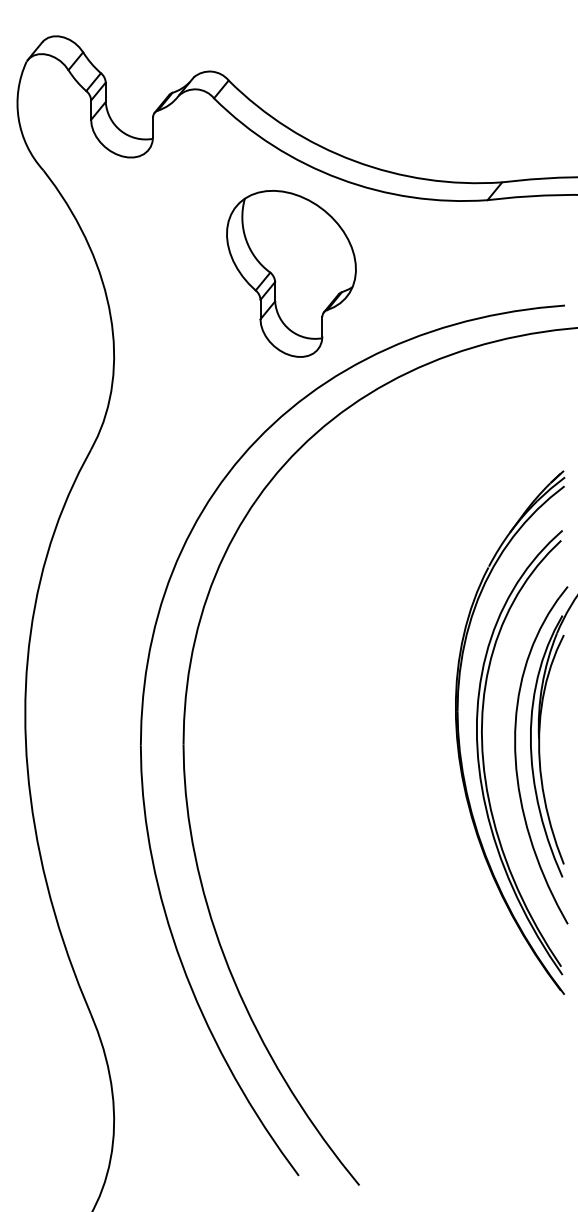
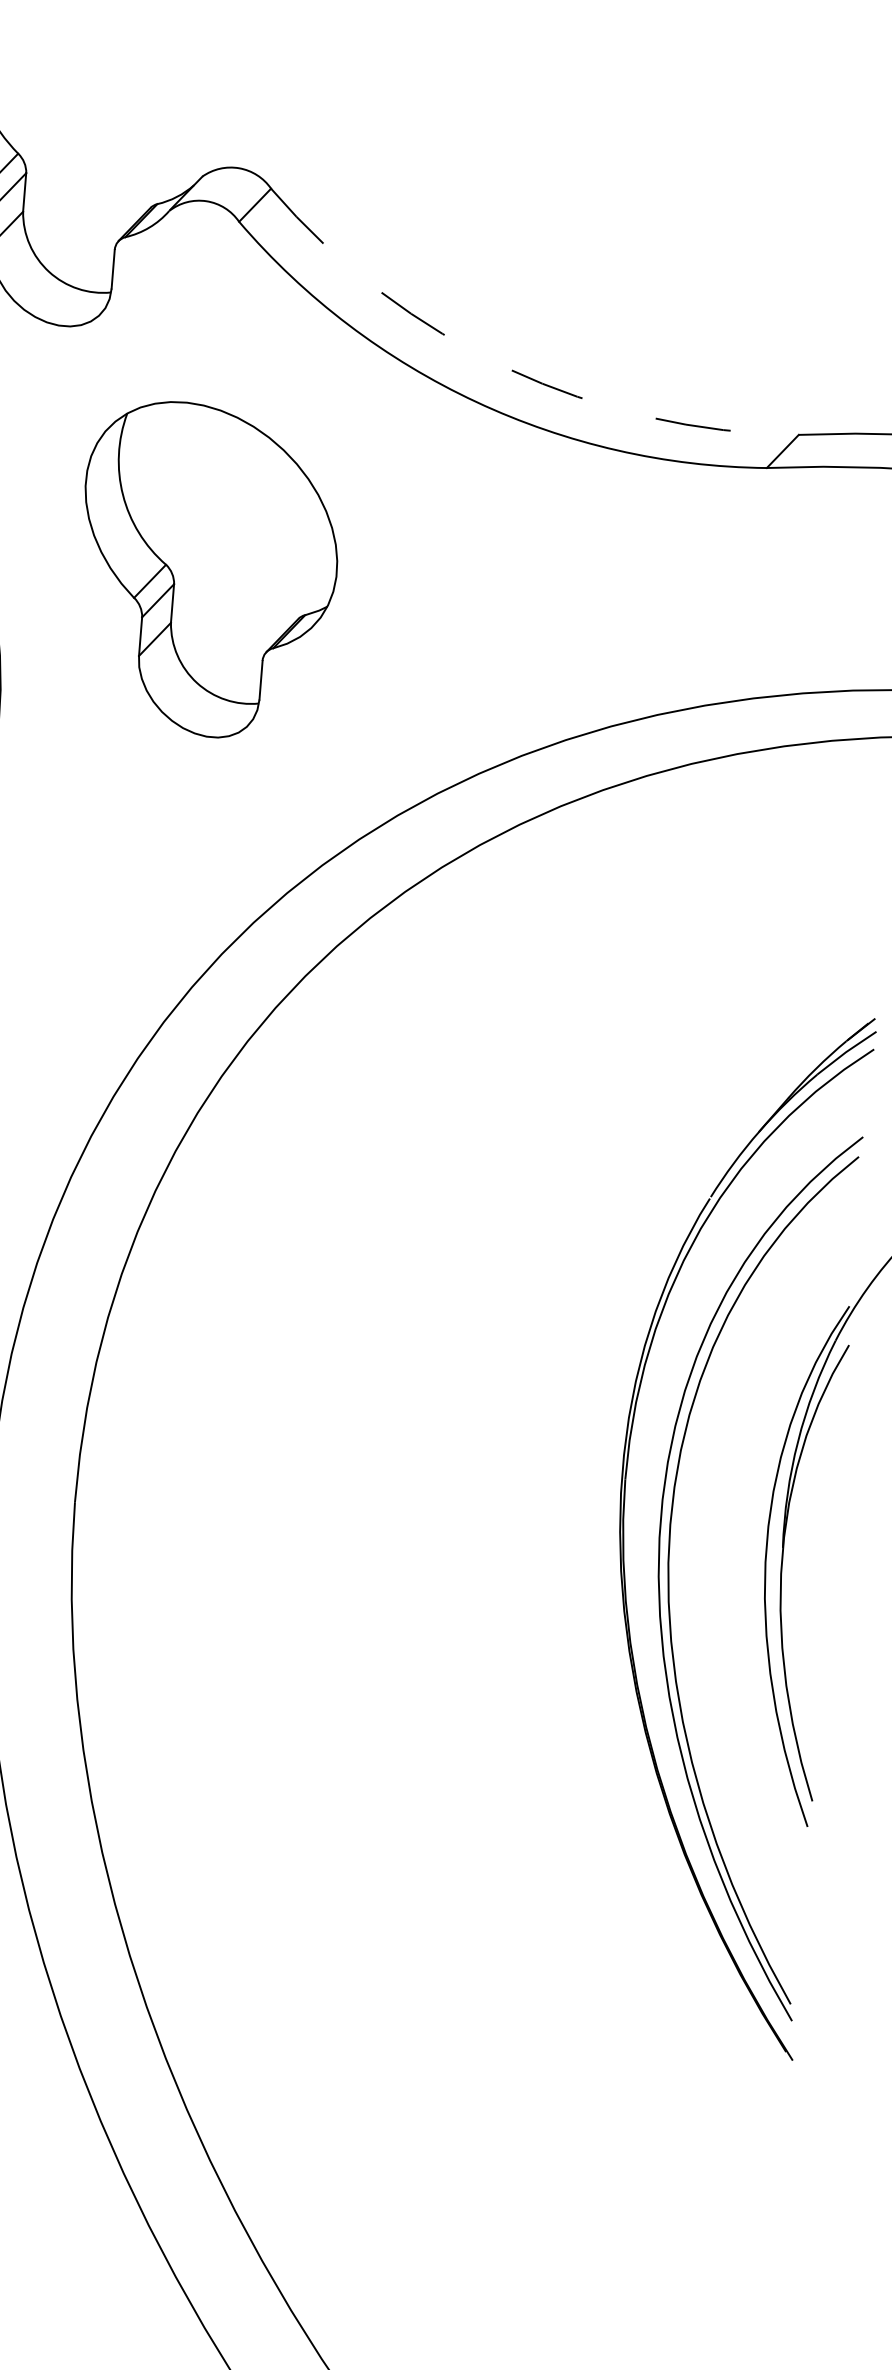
arc: (354, 161) -> (508, 369), solid -> dashed
part: (291, 273) -> (207, 569), moved
curve: (516, 755) -> (735, 1577), removed

